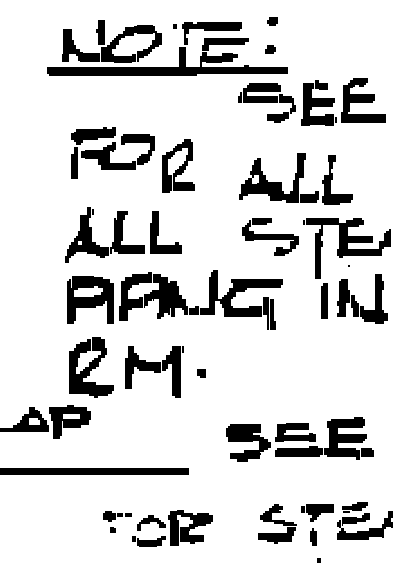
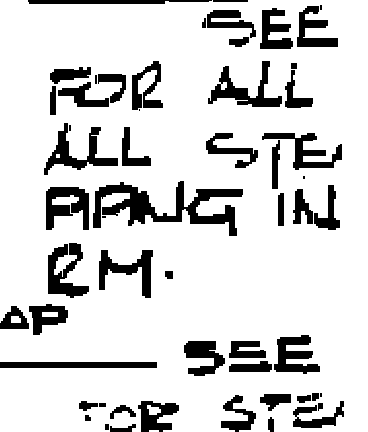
part: (112, 152) -> (87, 90), moved
part: (295, 178) -> (260, 84), moved
part: (299, 439) -> (251, 355), moved

